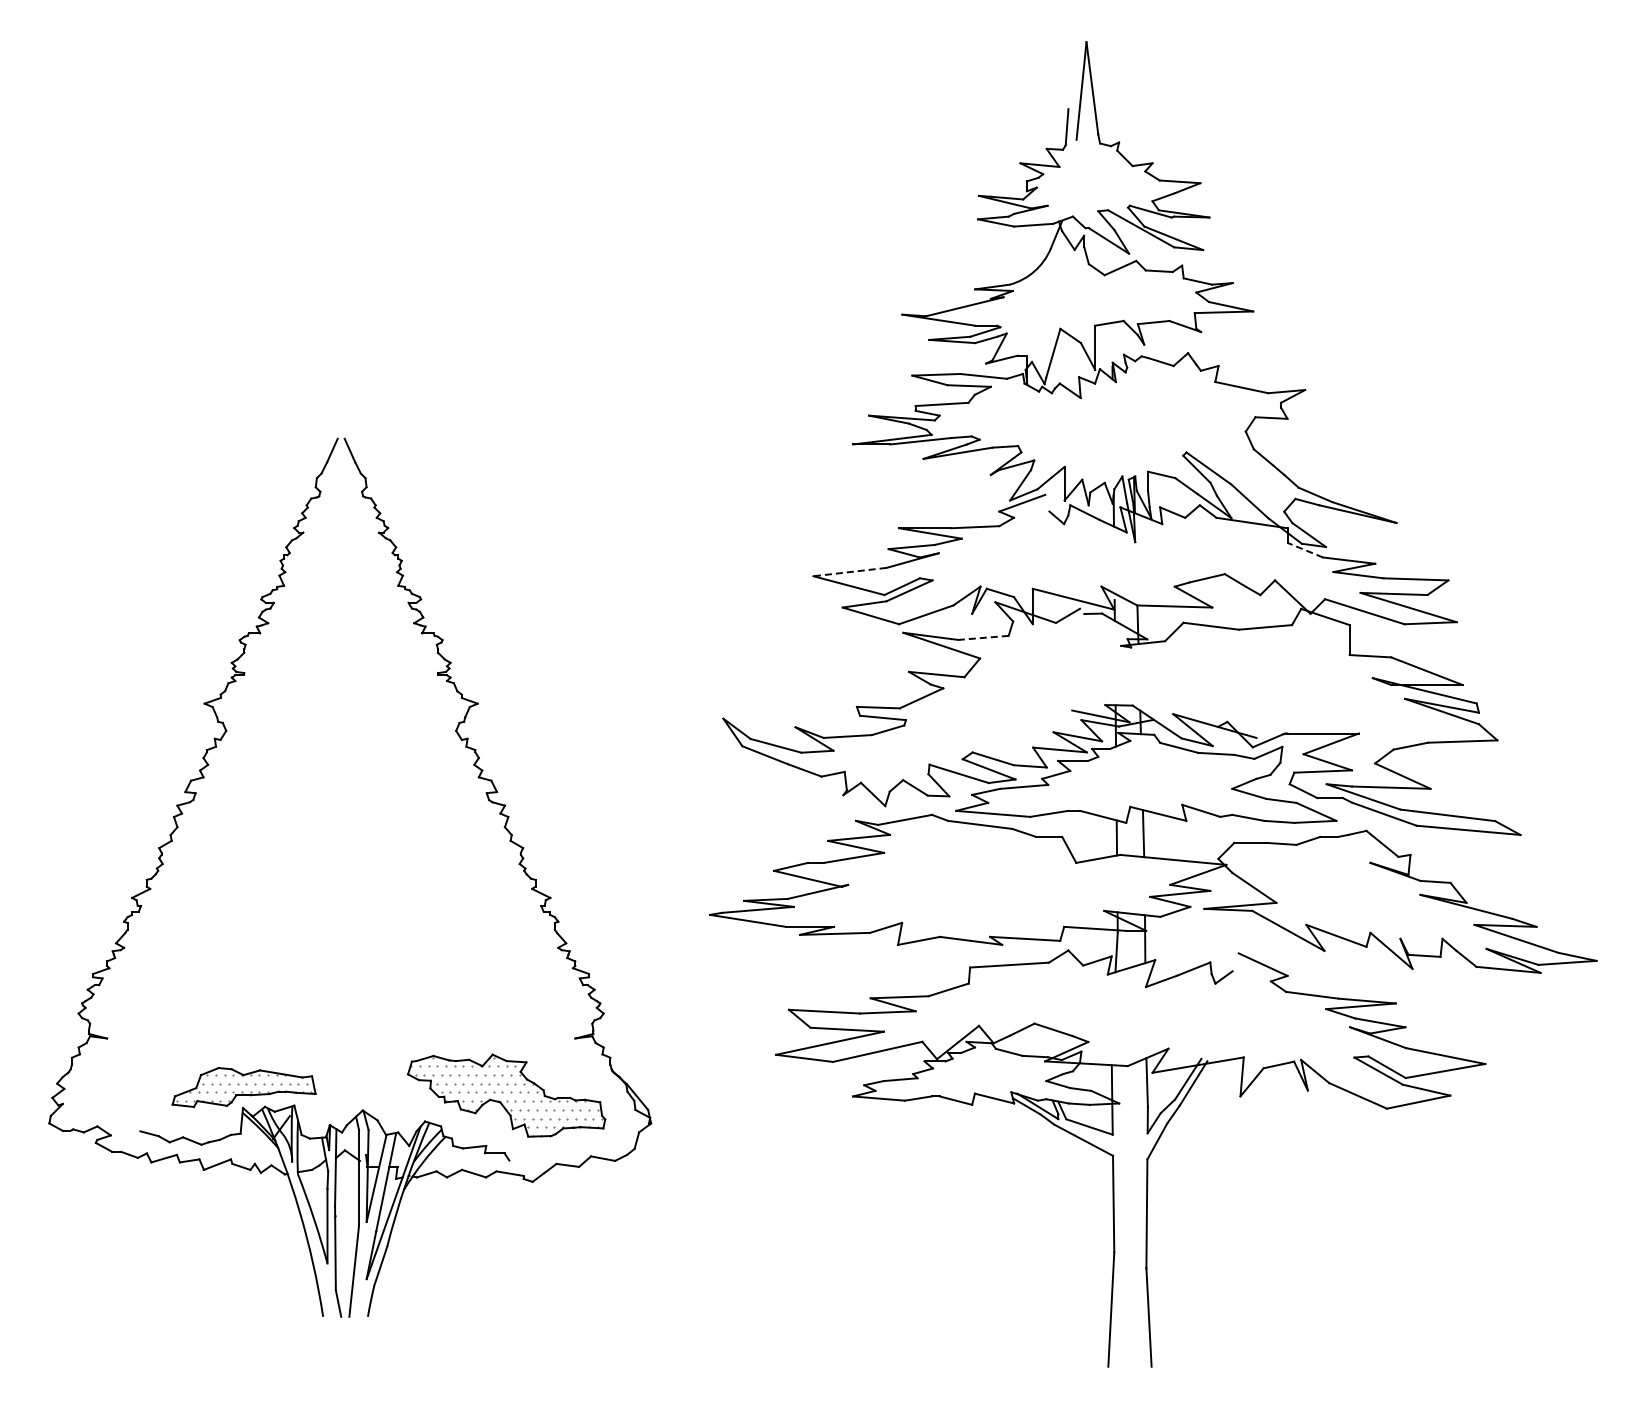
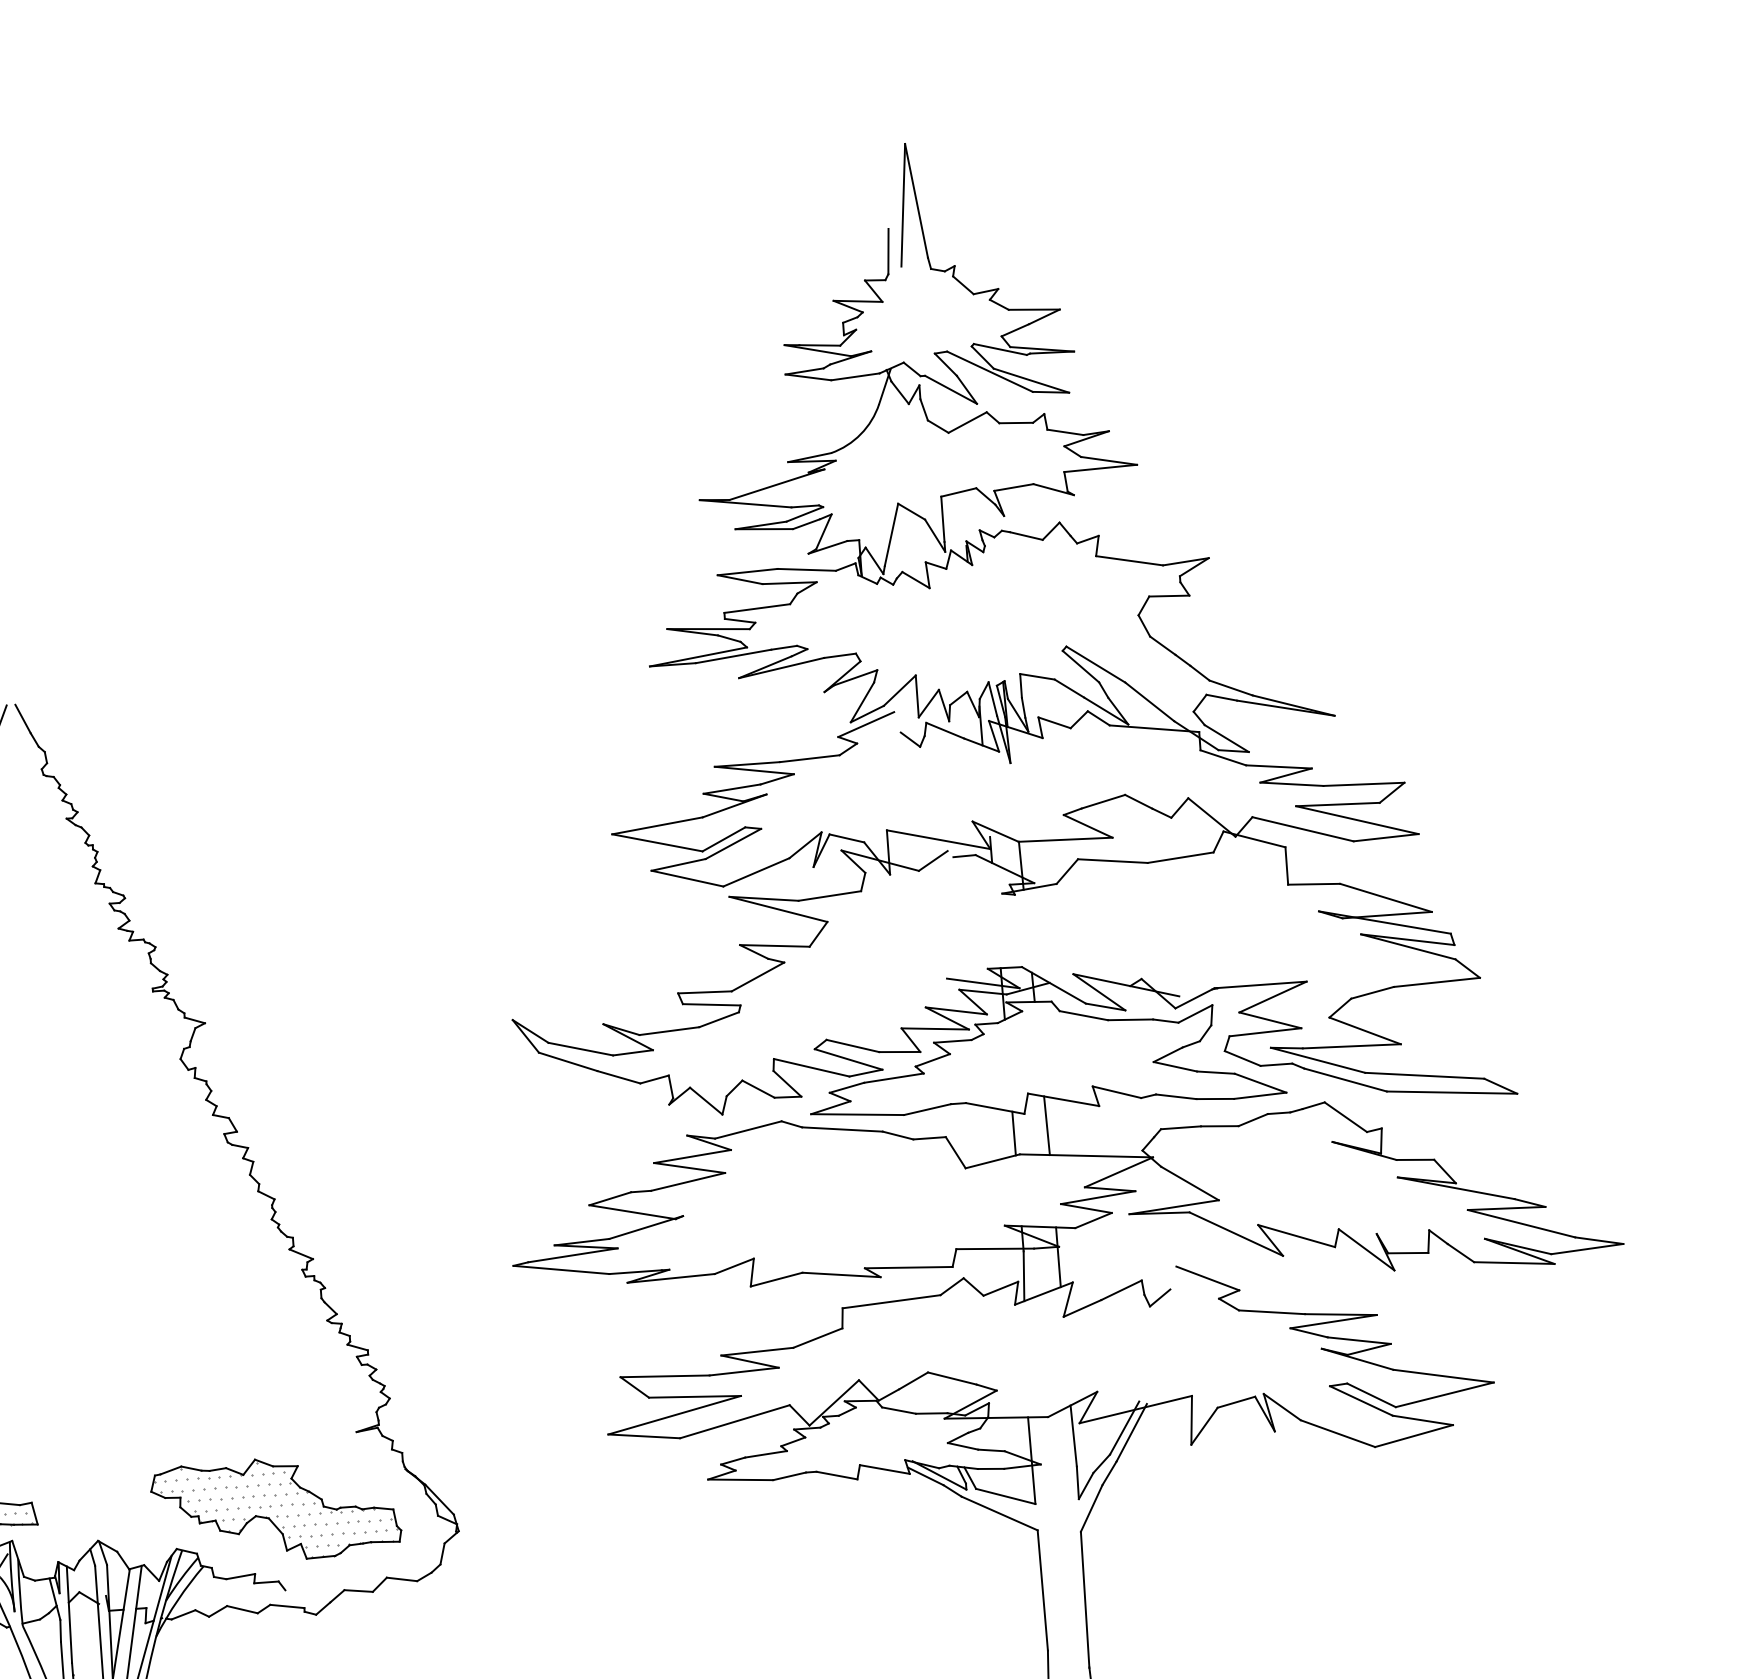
line: (1304, 549) -> (1222, 757), dashed -> solid
line: (850, 572) -> (658, 826), dashed -> solid
line: (982, 637) -> (828, 895), dashed -> solid

